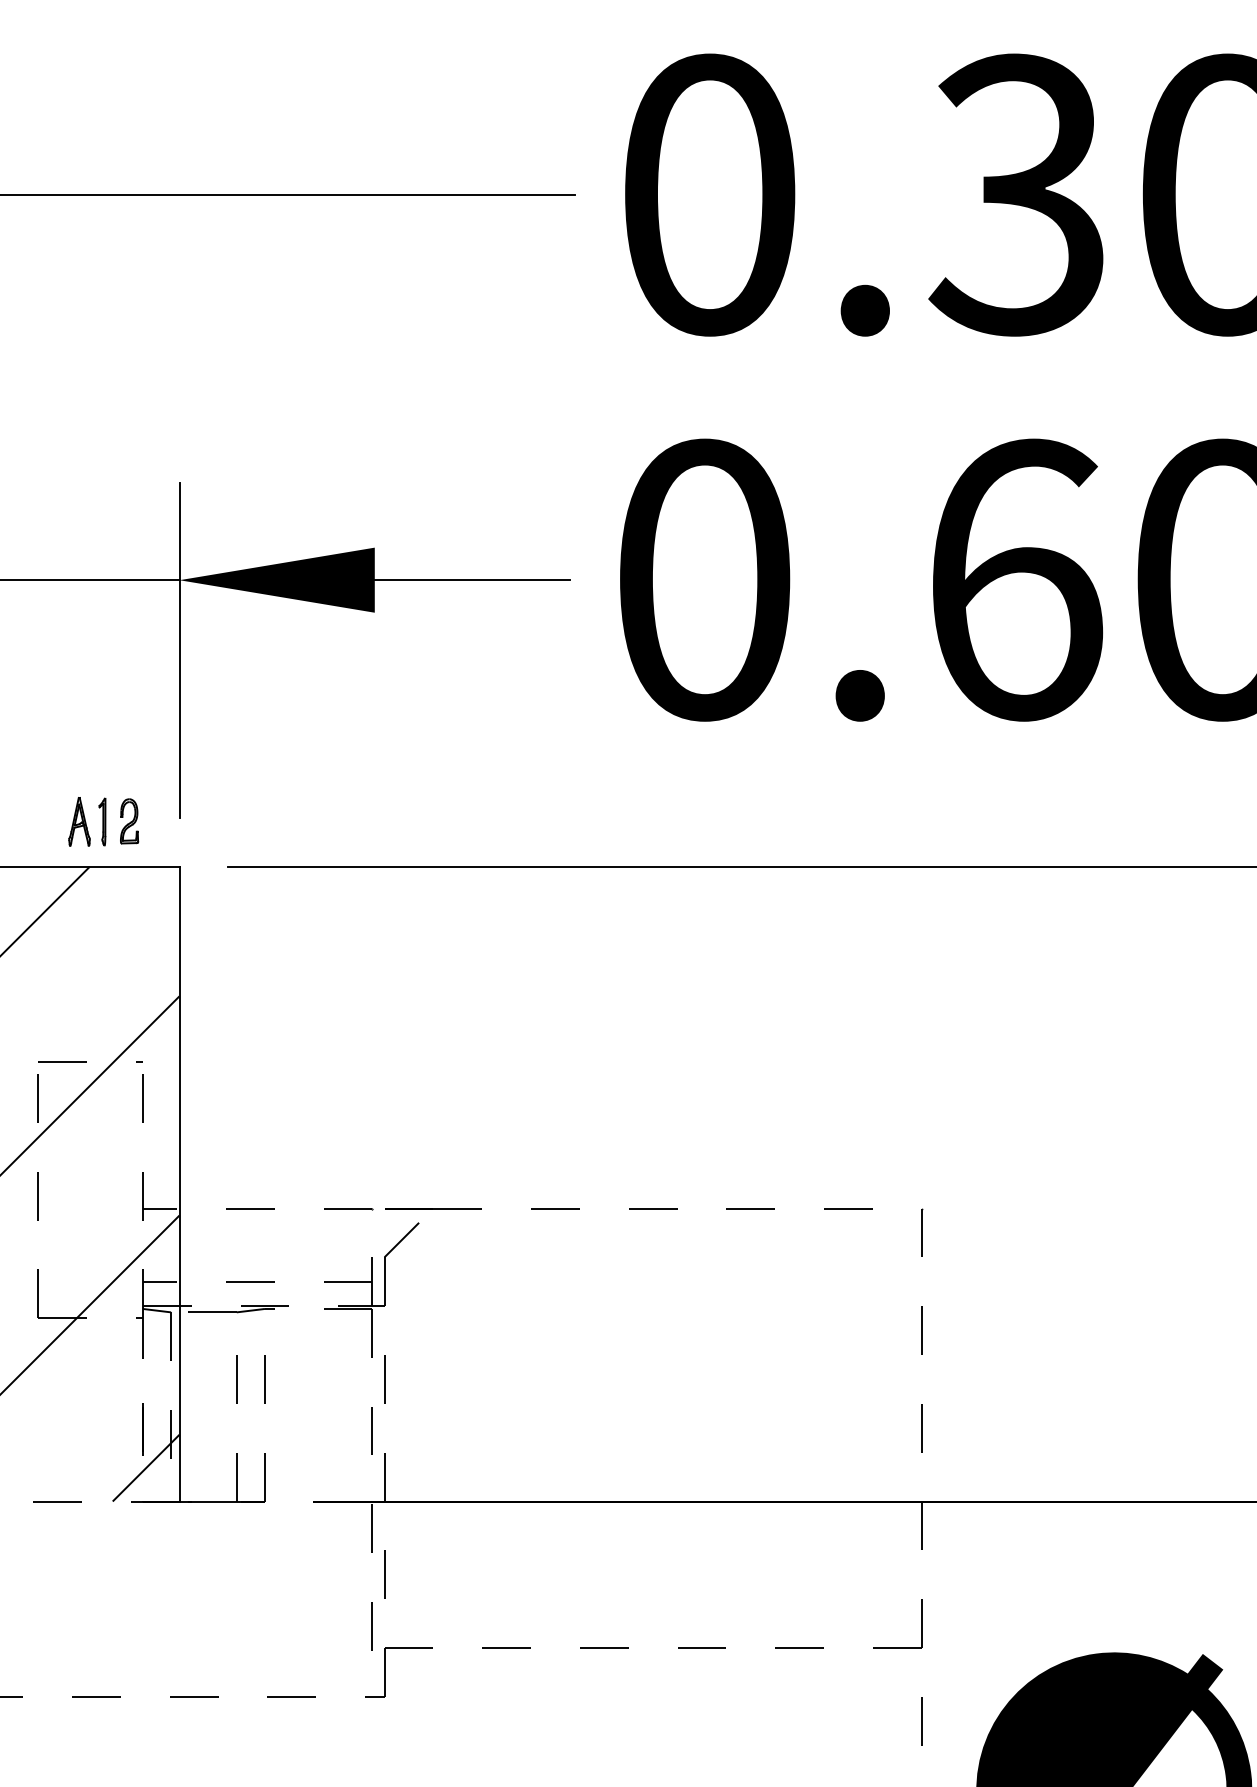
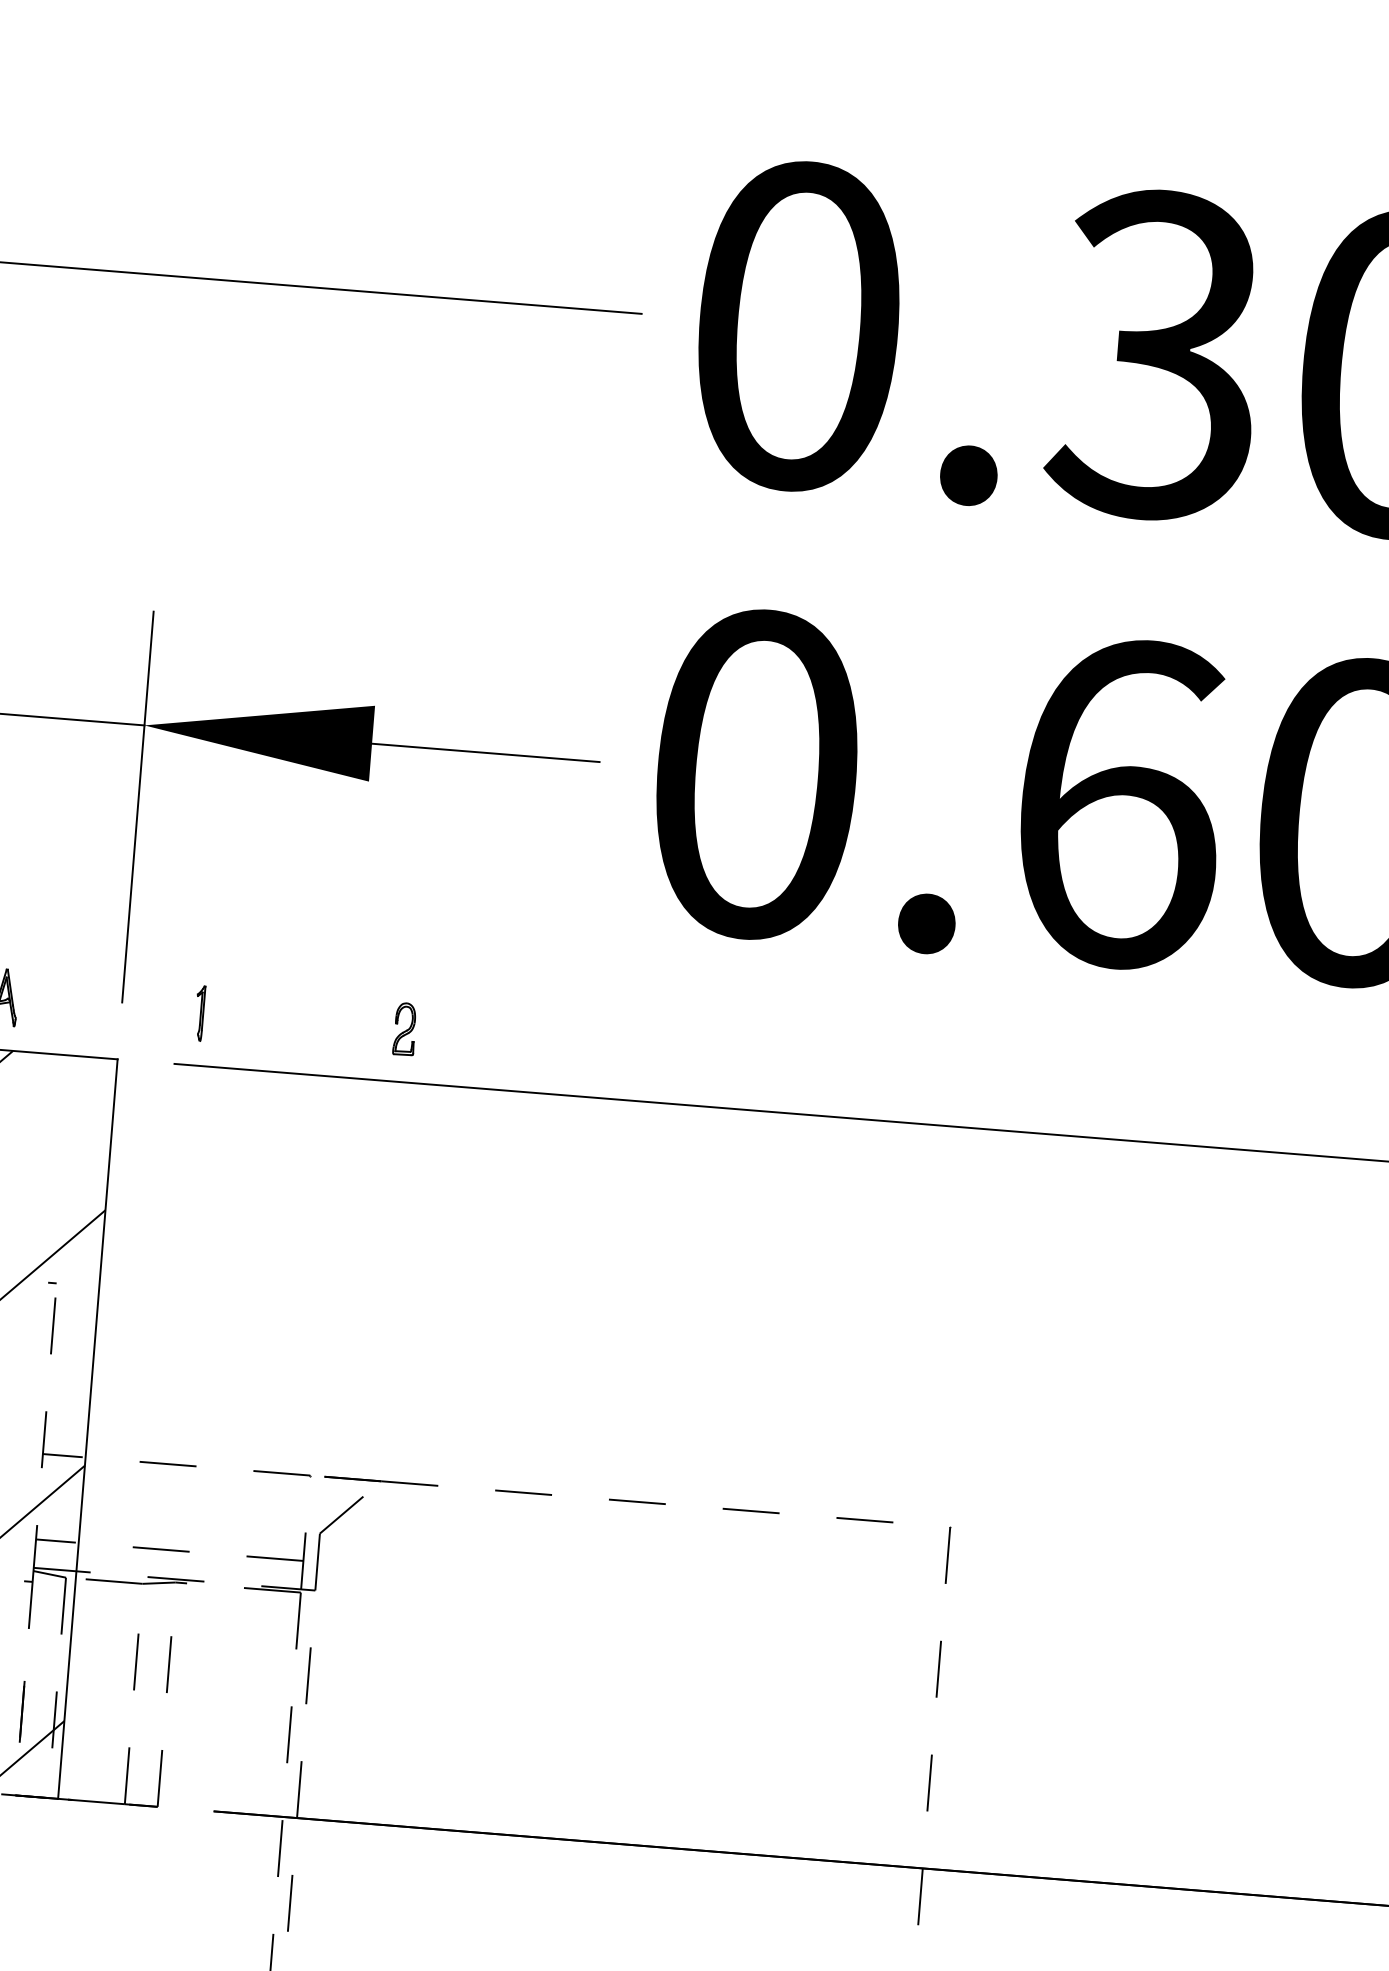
part: (102, 821) -> (199, 1012), moved
part: (129, 821) -> (404, 1029), moved

